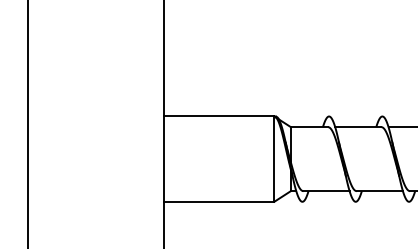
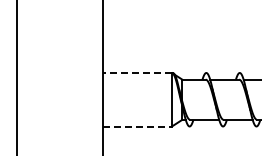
line: (219, 115) -> (137, 72), solid -> dashed
line: (219, 201) -> (137, 126), solid -> dashed

